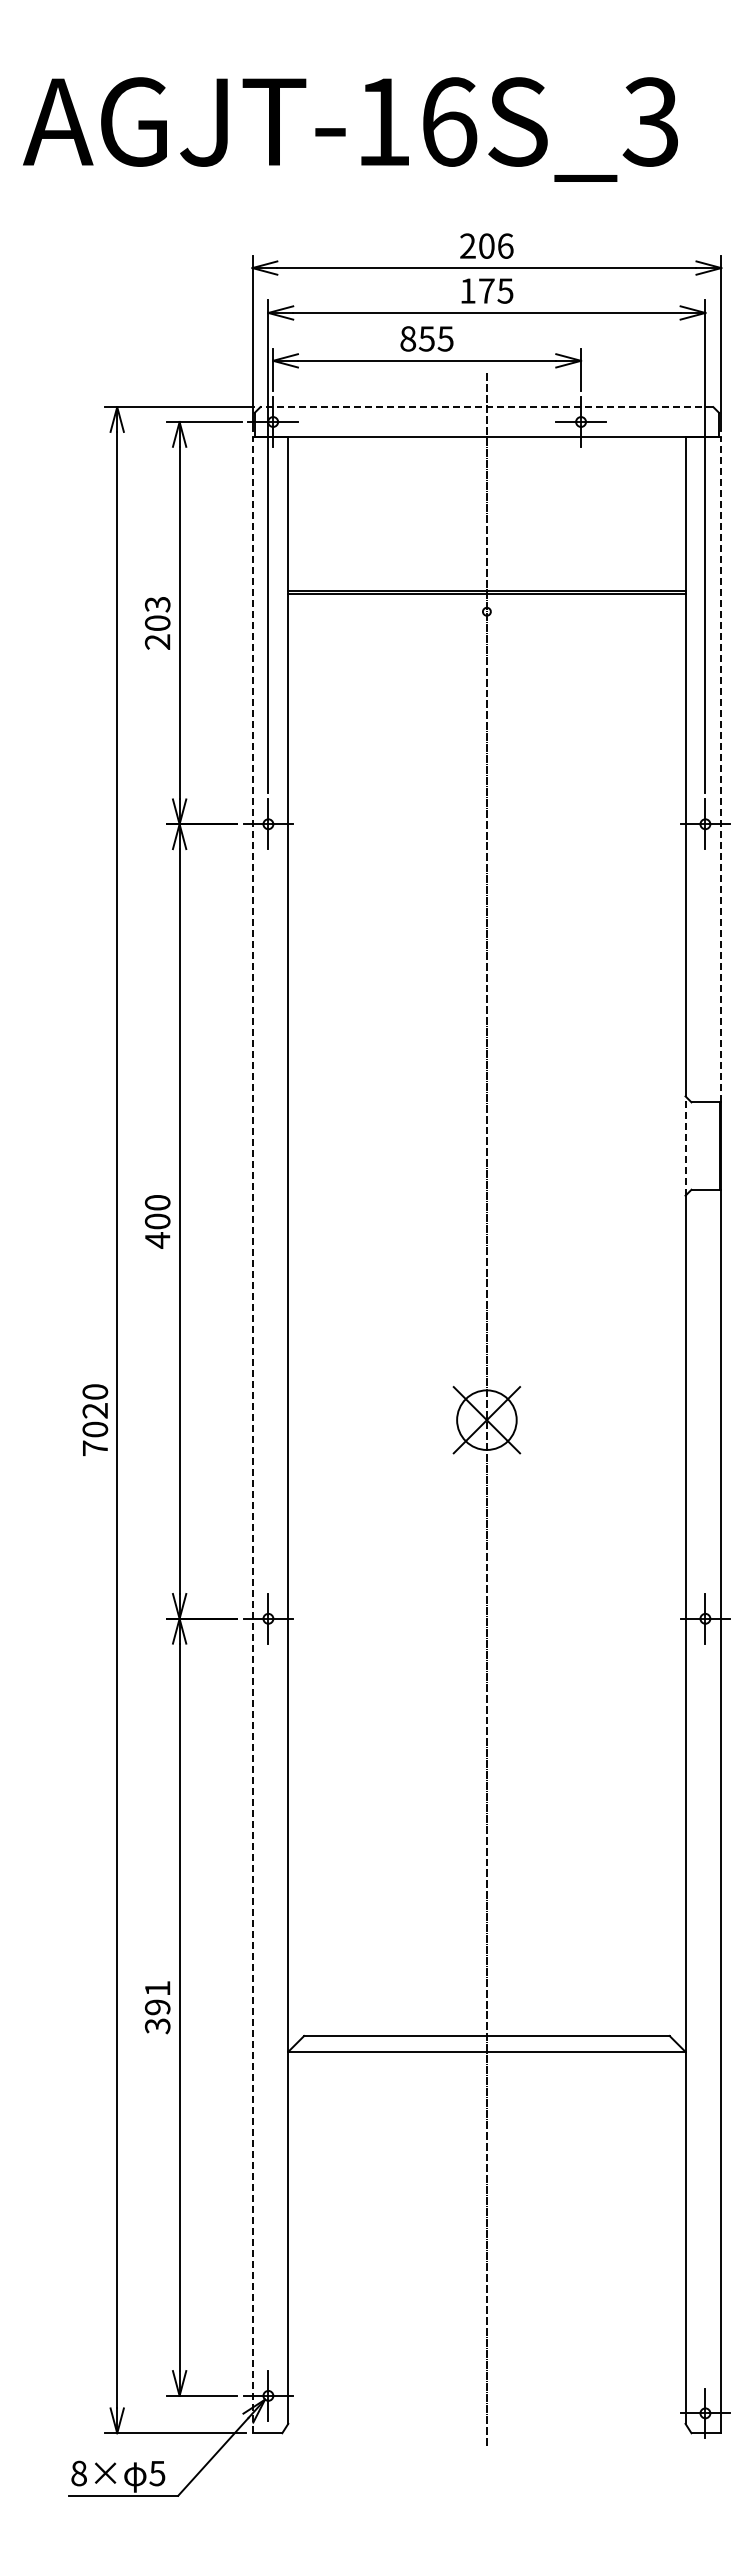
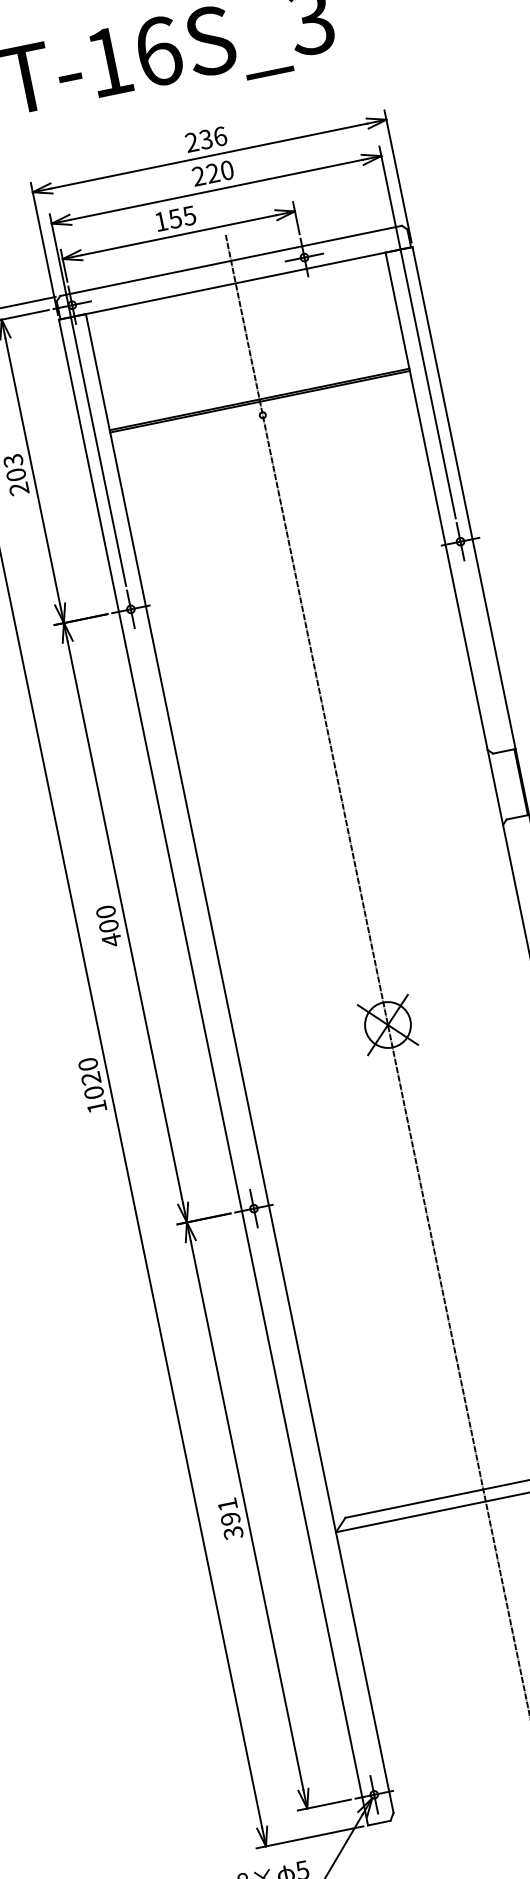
text: (486, 245) -> (205, 139), 206 -> 236
text: (486, 290) -> (212, 172), 175 -> 220
text: (408, 338) -> (161, 221), 855 -> 155
line: (486, 407) -> (230, 261), dashed -> solid
line: (721, 769) -> (464, 497), dashed -> solid
line: (685, 1146) -> (495, 787), dashed -> solid
line: (252, 1434) -> (213, 1072), dashed -> solid
text: (95, 1448) -> (97, 1106), 7020 -> 1020

